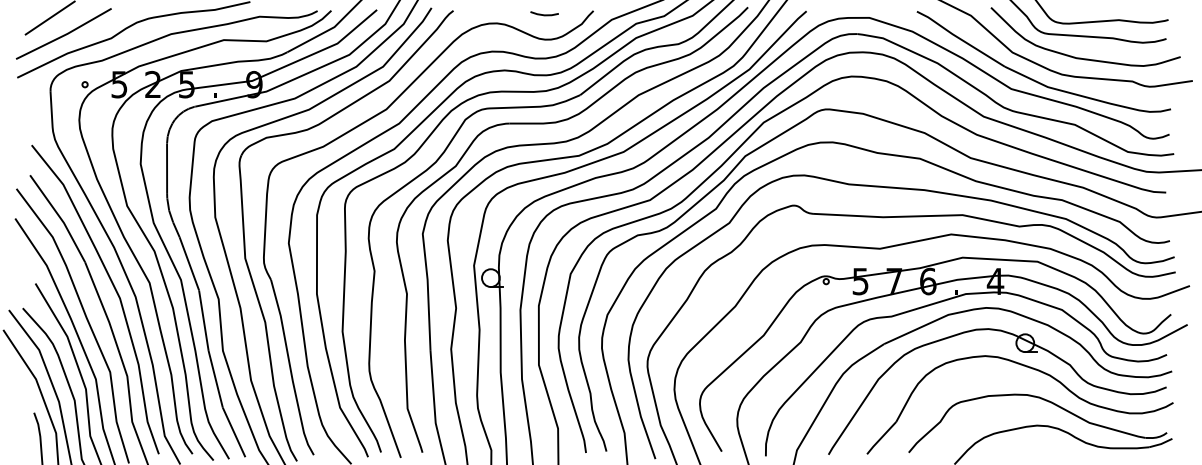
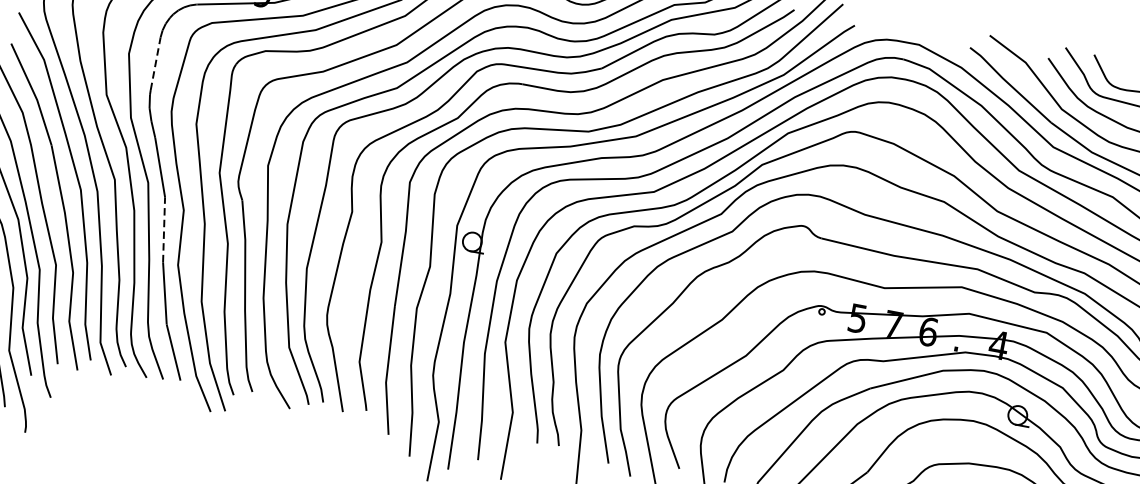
line: (167, 168) -> (156, 63), solid -> dashed
line: (203, 320) -> (163, 229), solid -> dashed

